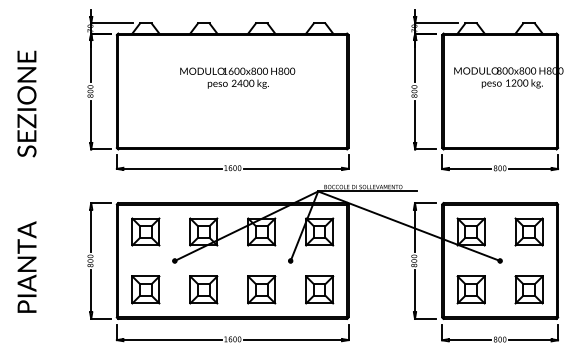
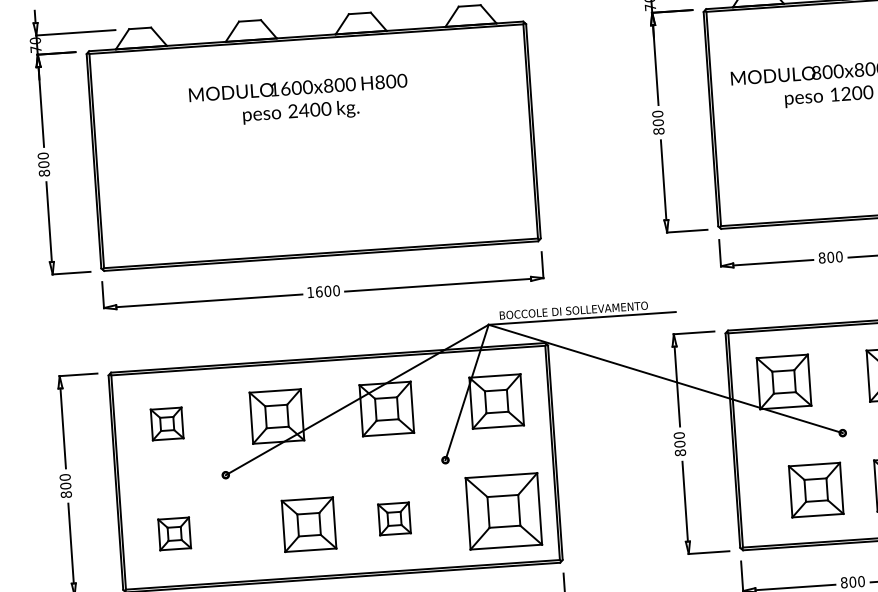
text: (237, 77) -> (298, 99), moved
part: (145, 231) -> (166, 423), size x0.6
part: (145, 289) -> (173, 533), size x0.6
part: (203, 289) -> (308, 523), moved
part: (261, 289) -> (393, 518), size x0.6
part: (319, 289) -> (503, 510), size x1.4
part: (470, 289) -> (814, 489), moved

